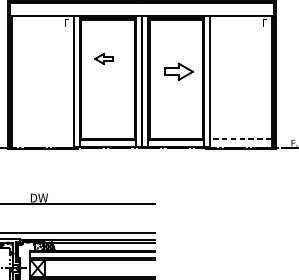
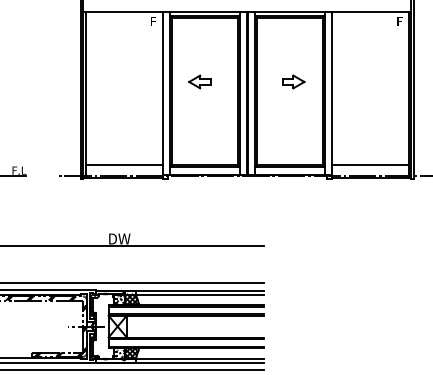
part: (103, 58) -> (199, 81), moved
part: (179, 71) -> (293, 81), size x0.62
line: (43, 138) -> (124, 165), added
line: (240, 138) -> (369, 165), dashed -> solid

